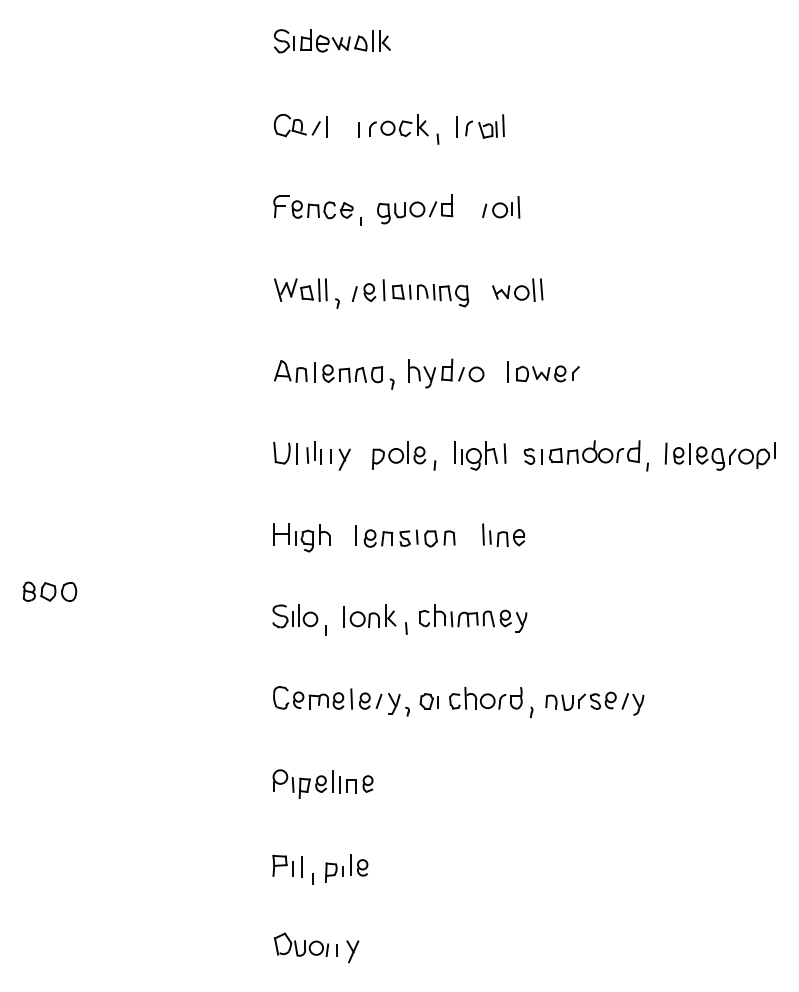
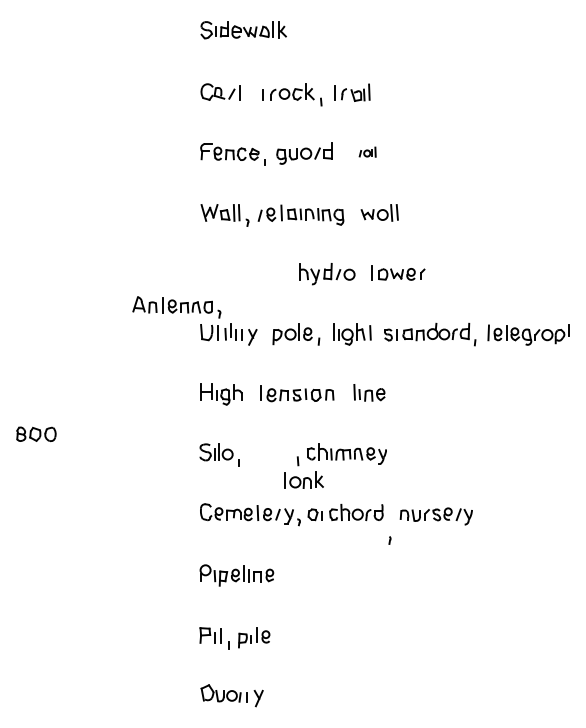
part: (501, 207) -> (367, 152), size x0.6
part: (334, 374) -> (177, 307), moved
part: (369, 615) -> (304, 479), moved
part: (531, 712) -> (389, 540), moved

